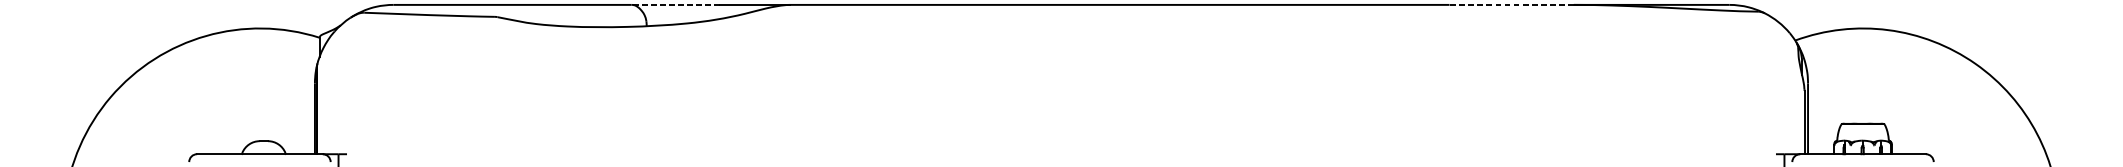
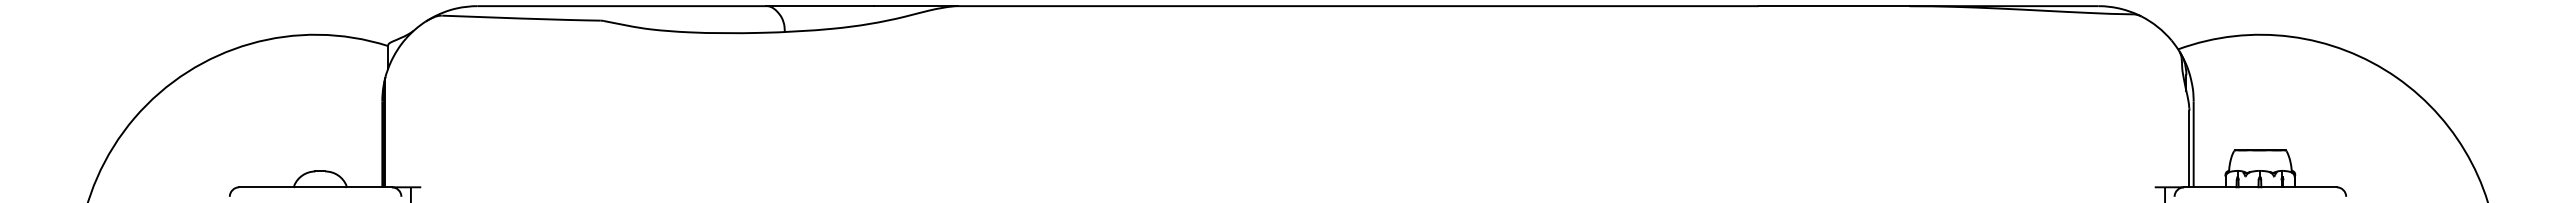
line: (676, 5) -> (820, 6), dashed -> solid
line: (1511, 5) -> (1833, 6), dashed -> solid

